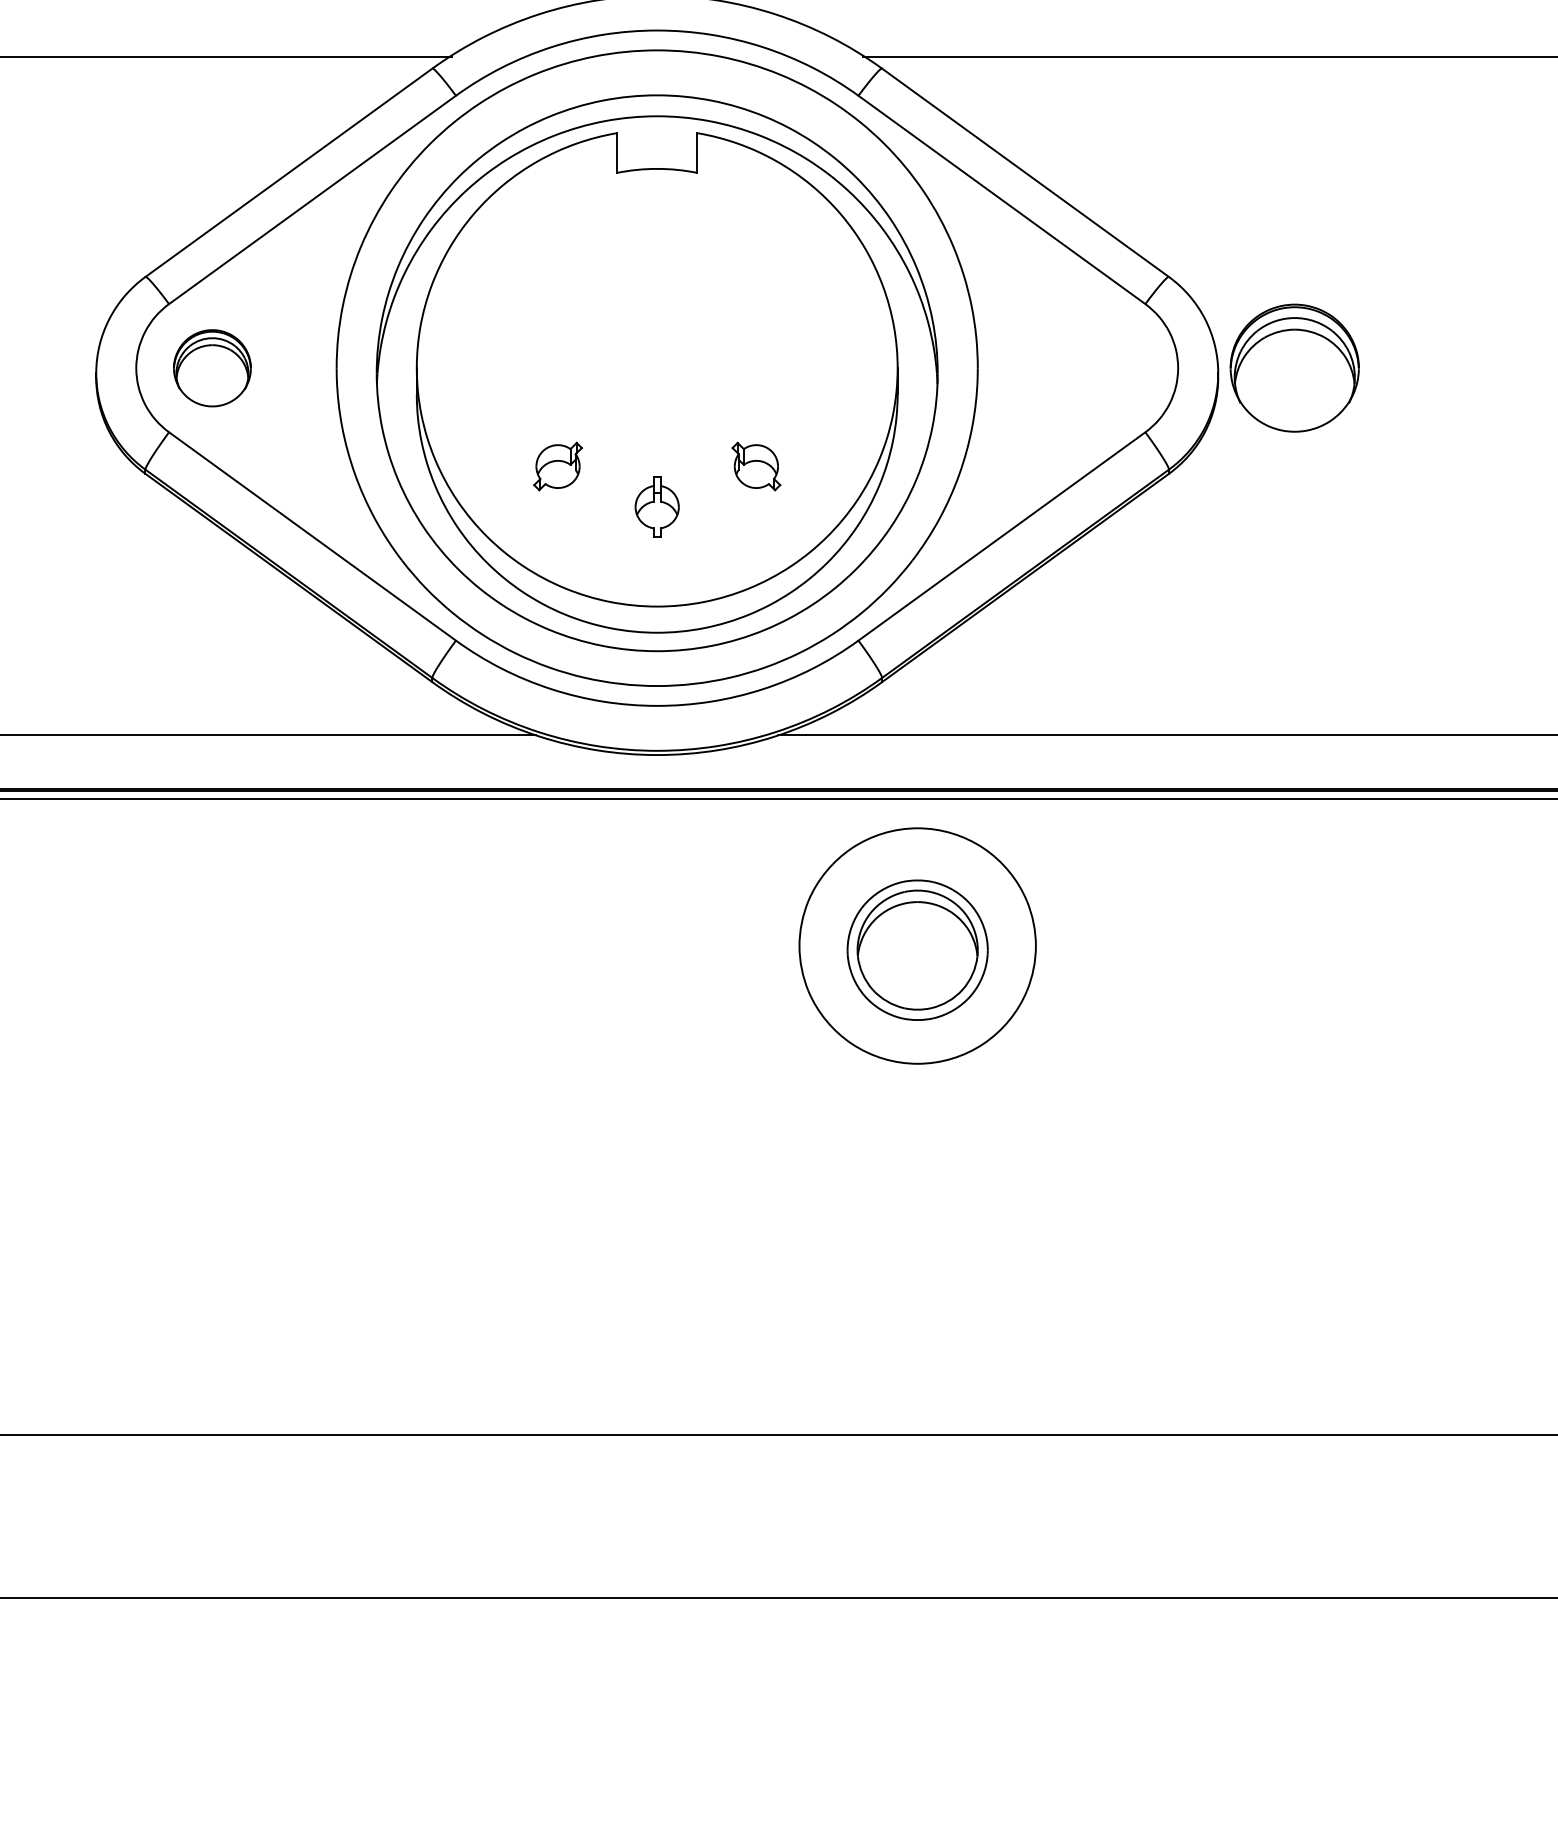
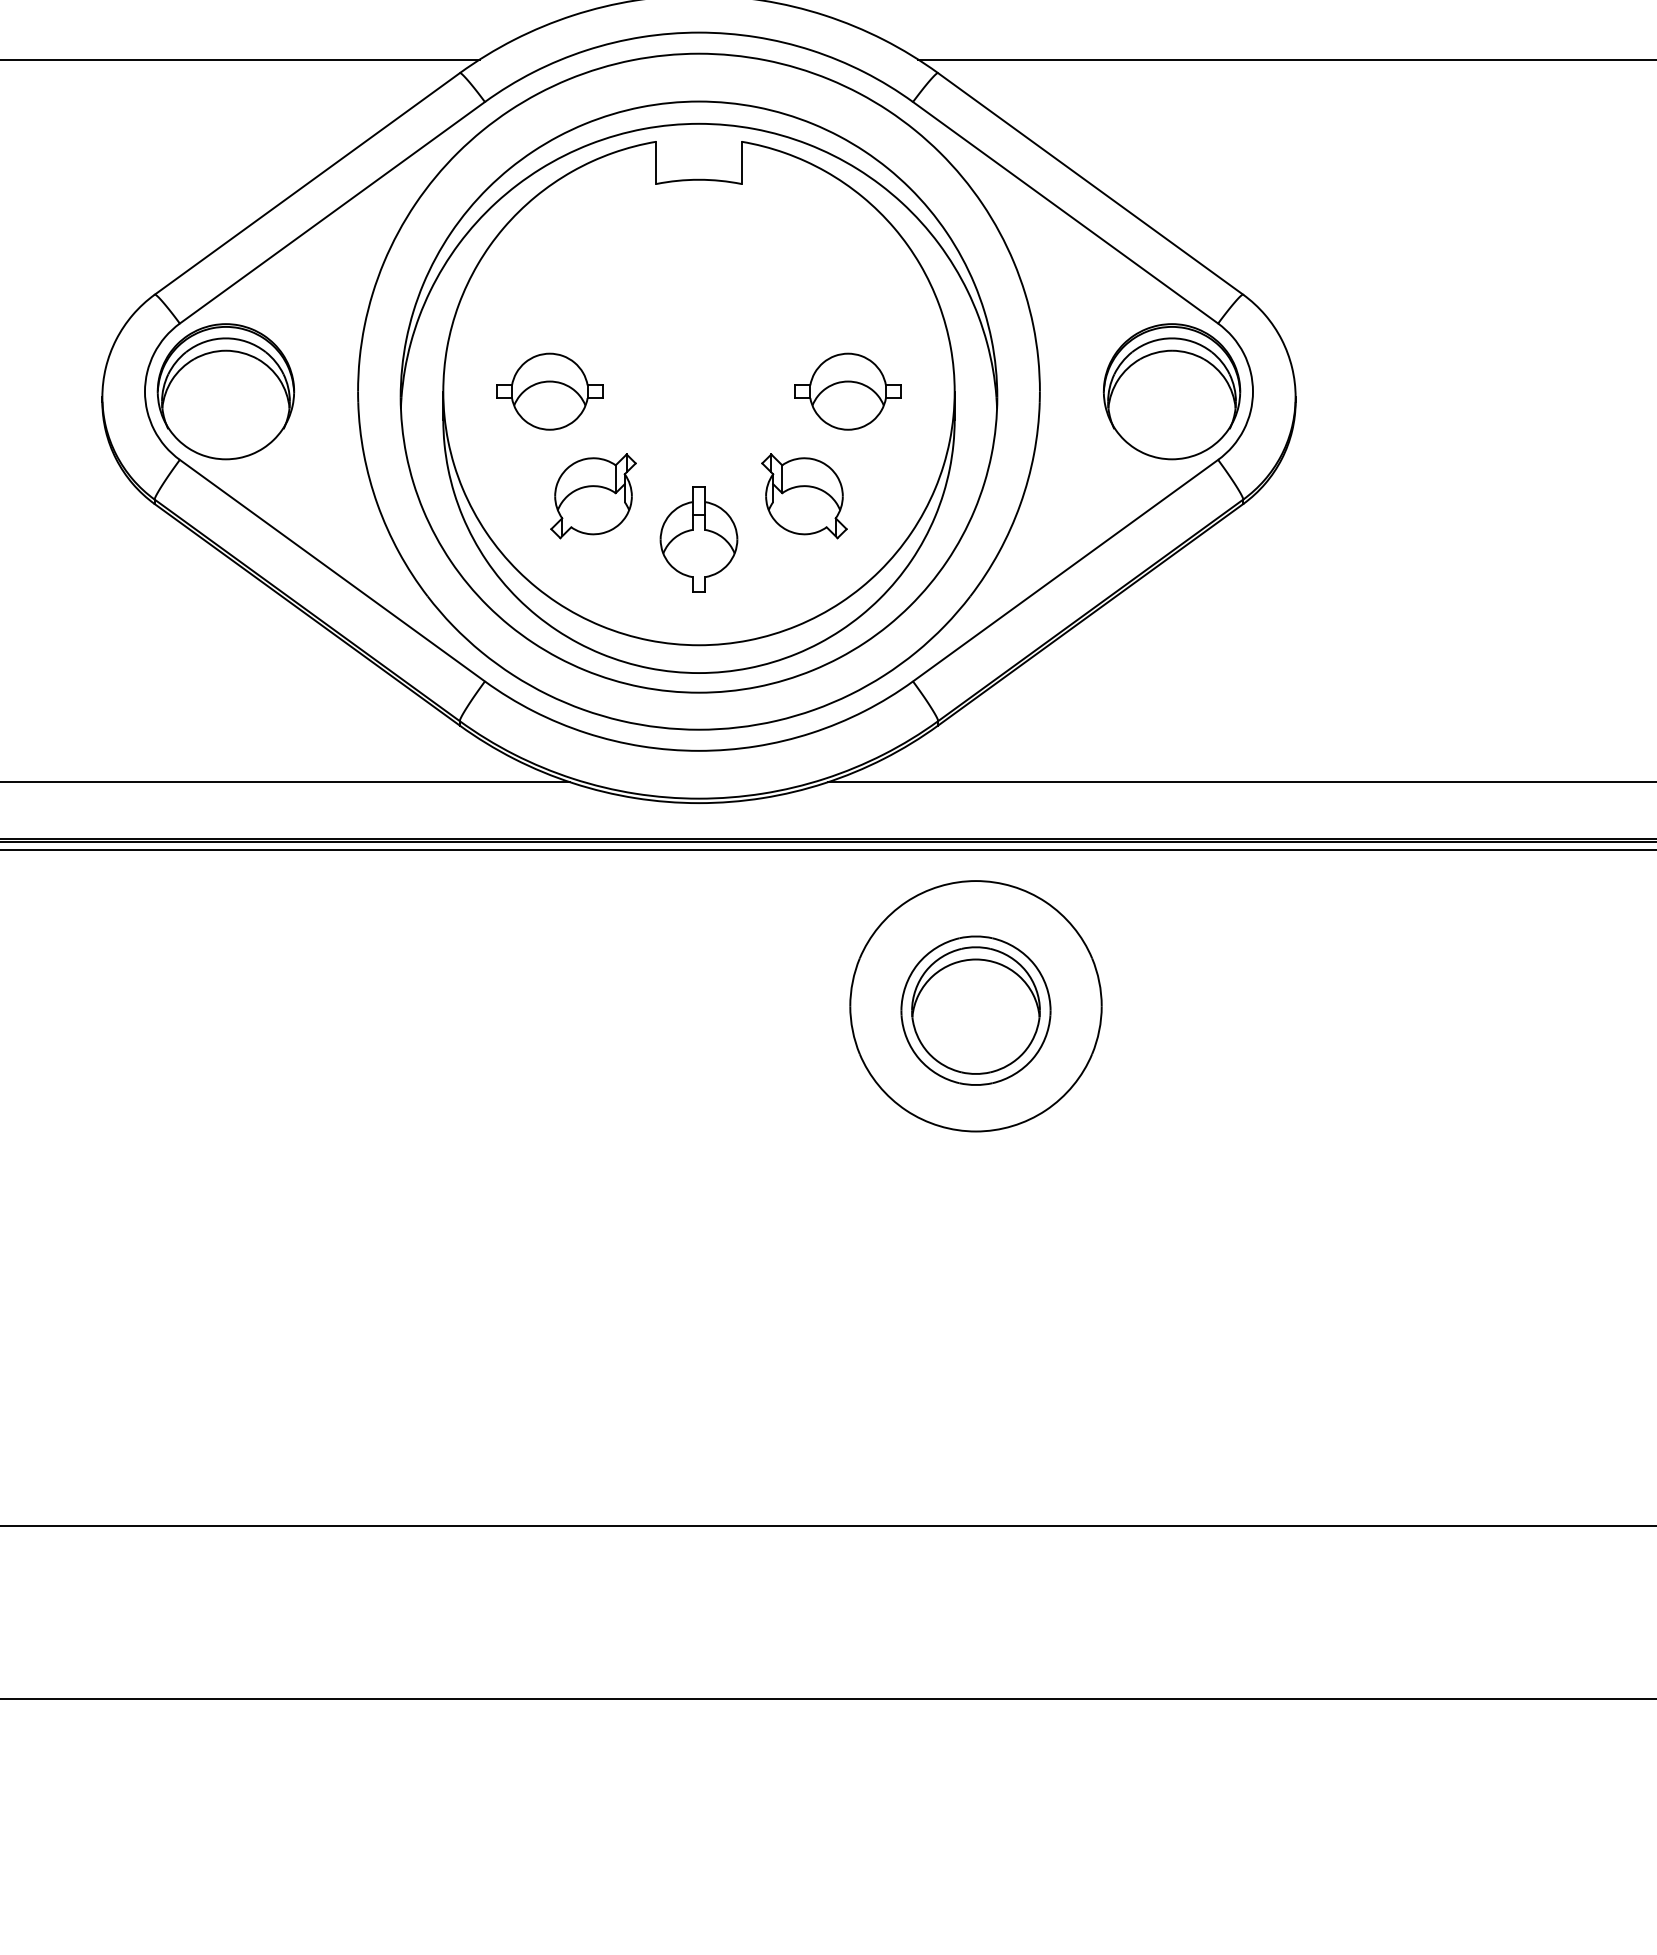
part: (211, 367) -> (225, 391), size x1.67
part: (516, 367) -> (549, 391), added
part: (796, 367) -> (847, 391), added
part: (1294, 367) -> (1171, 391), moved
part: (558, 466) -> (593, 496), size x1.67
part: (756, 466) -> (804, 496), size x1.67
part: (656, 507) -> (698, 539), size x1.67

